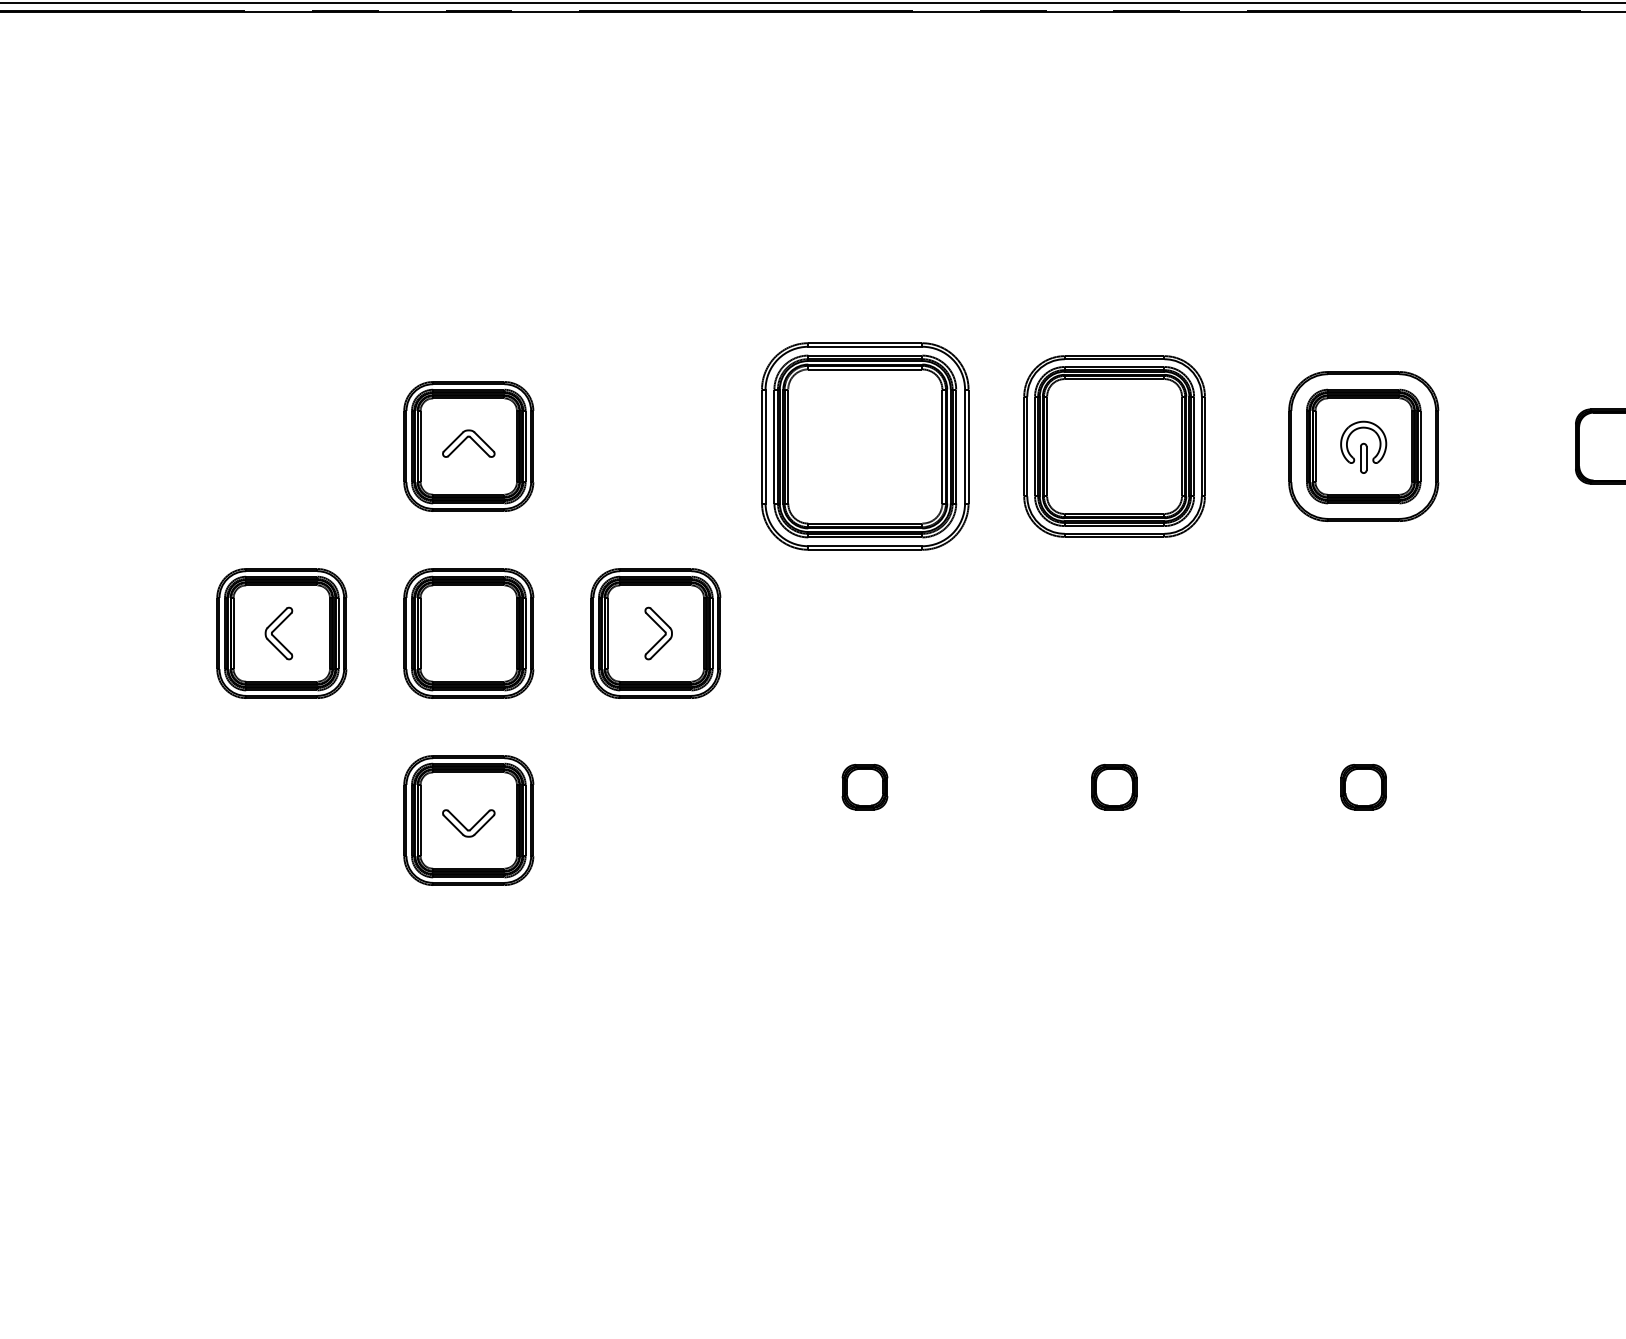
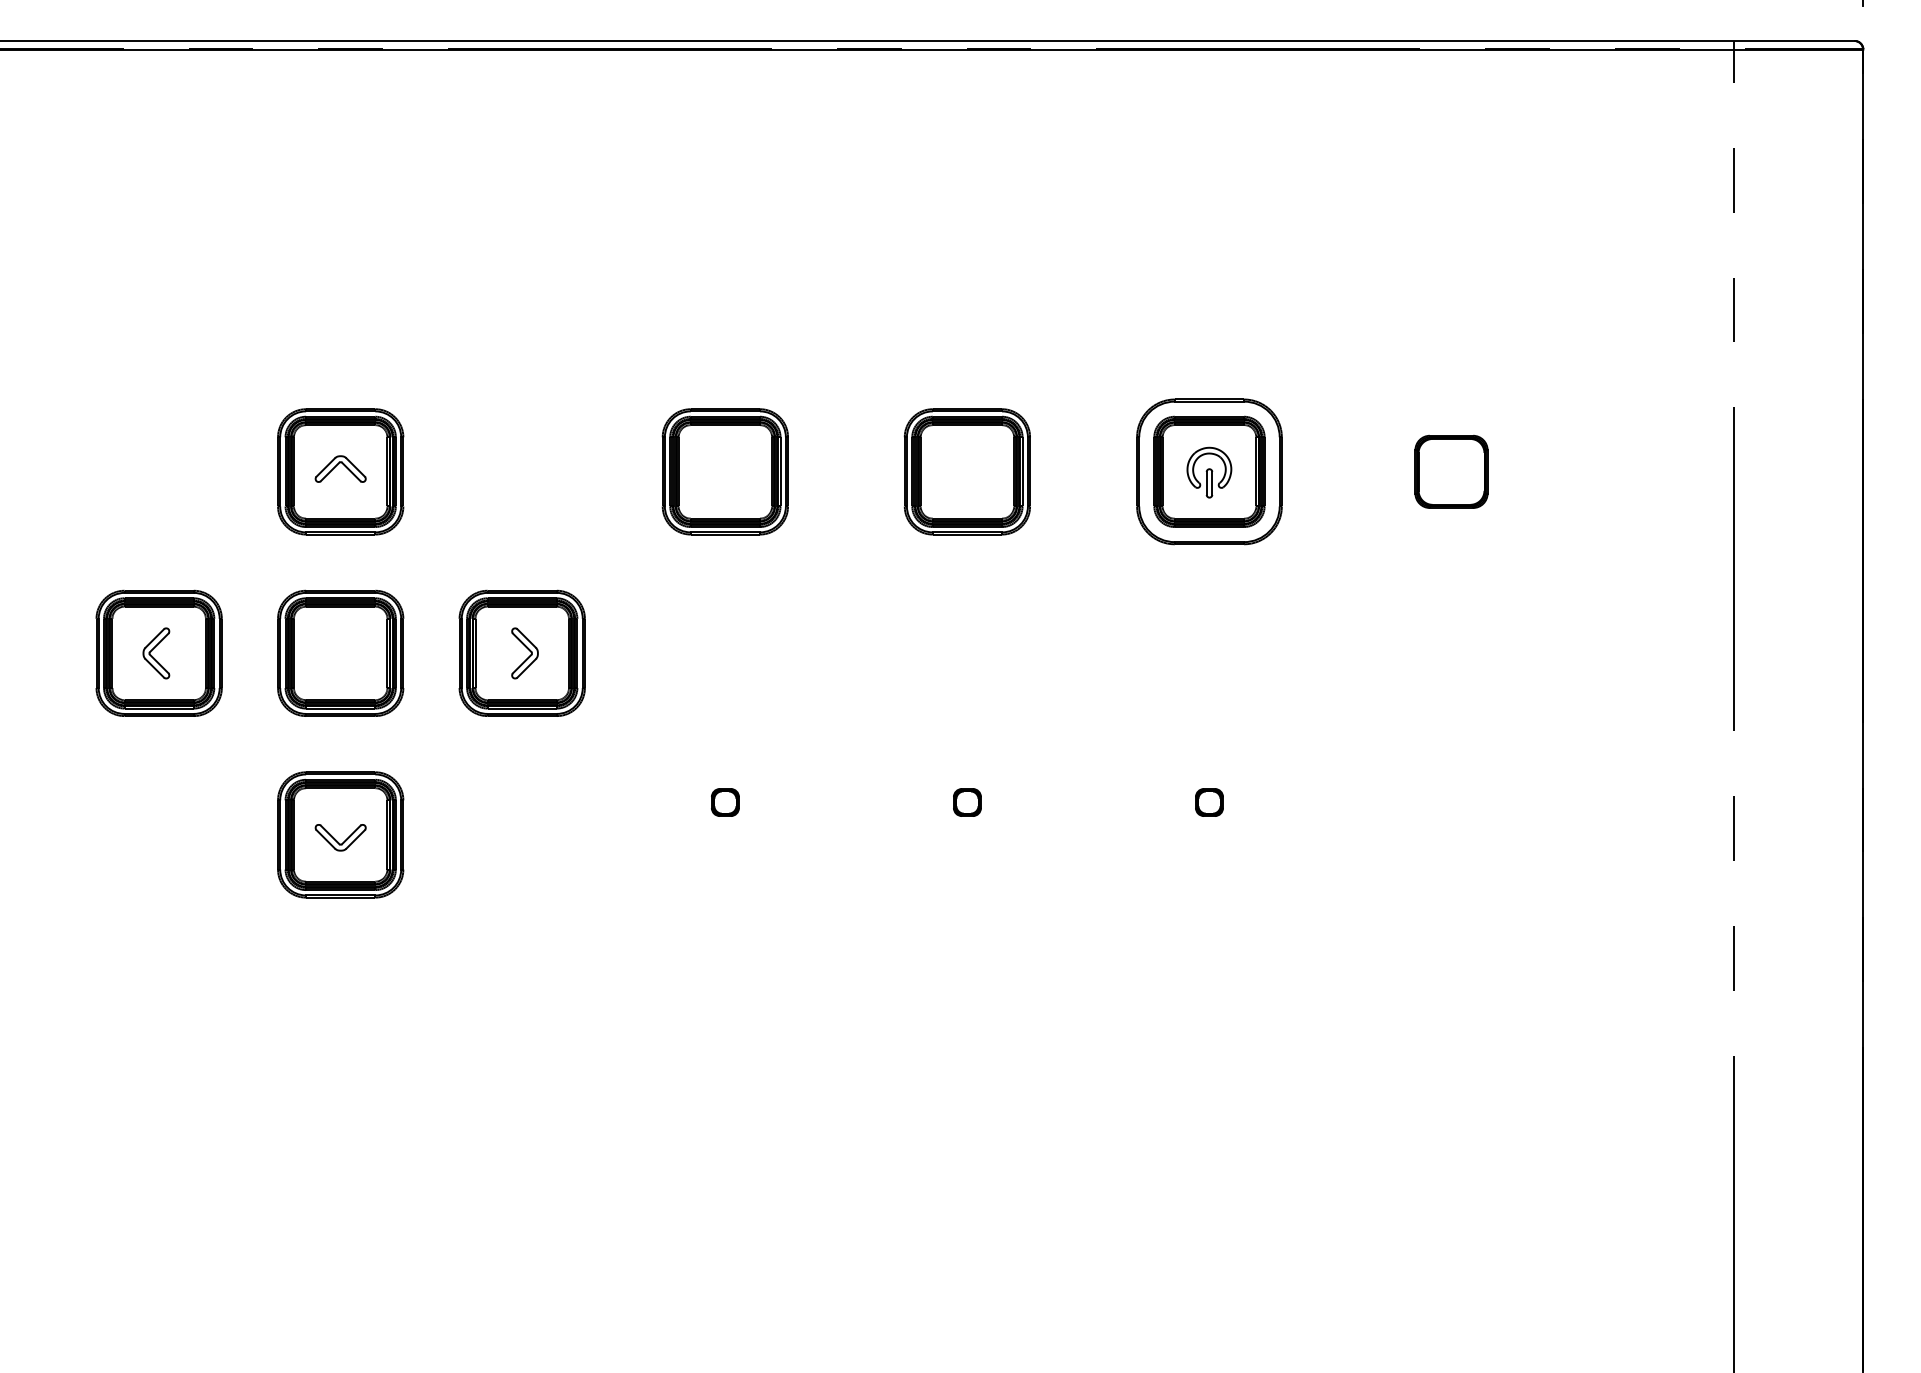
part: (864, 446) -> (724, 471), size x0.62
part: (1113, 446) -> (966, 471), size x0.71
part: (865, 787) -> (725, 802), size x0.62
part: (1114, 787) -> (967, 802), size x0.62
part: (1363, 787) -> (1209, 802), size x0.62

